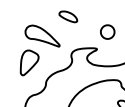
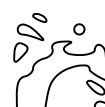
part: (67, 16) -> (39, 17), moved

